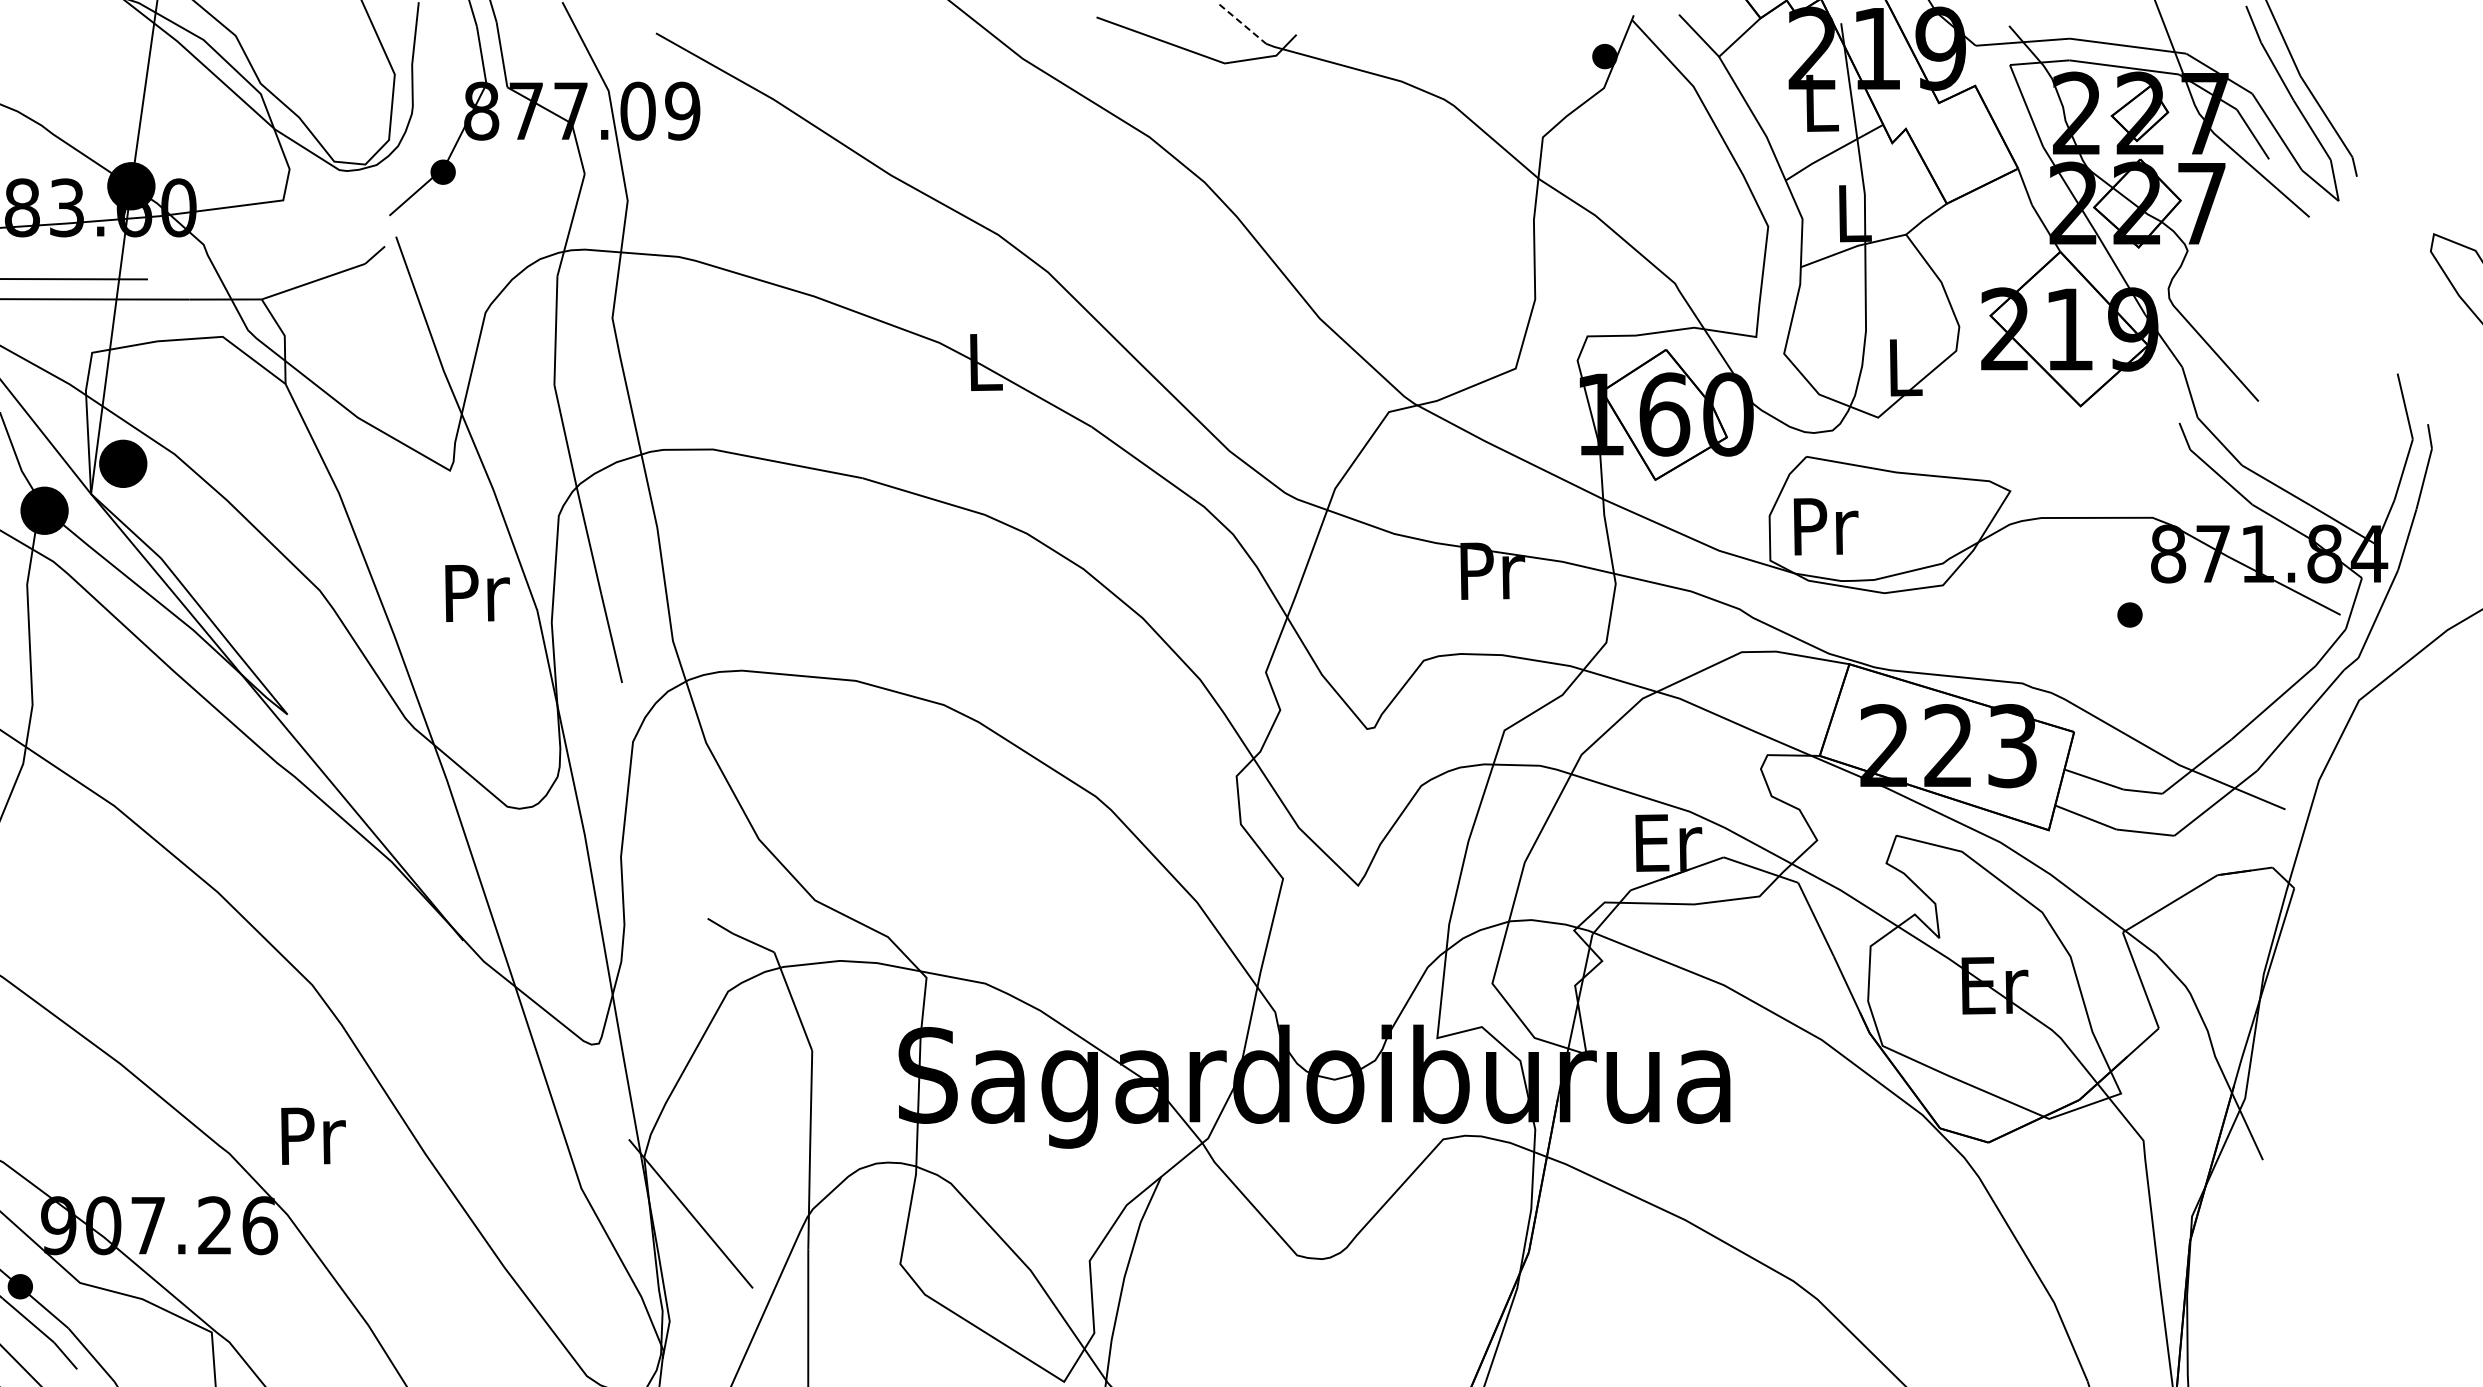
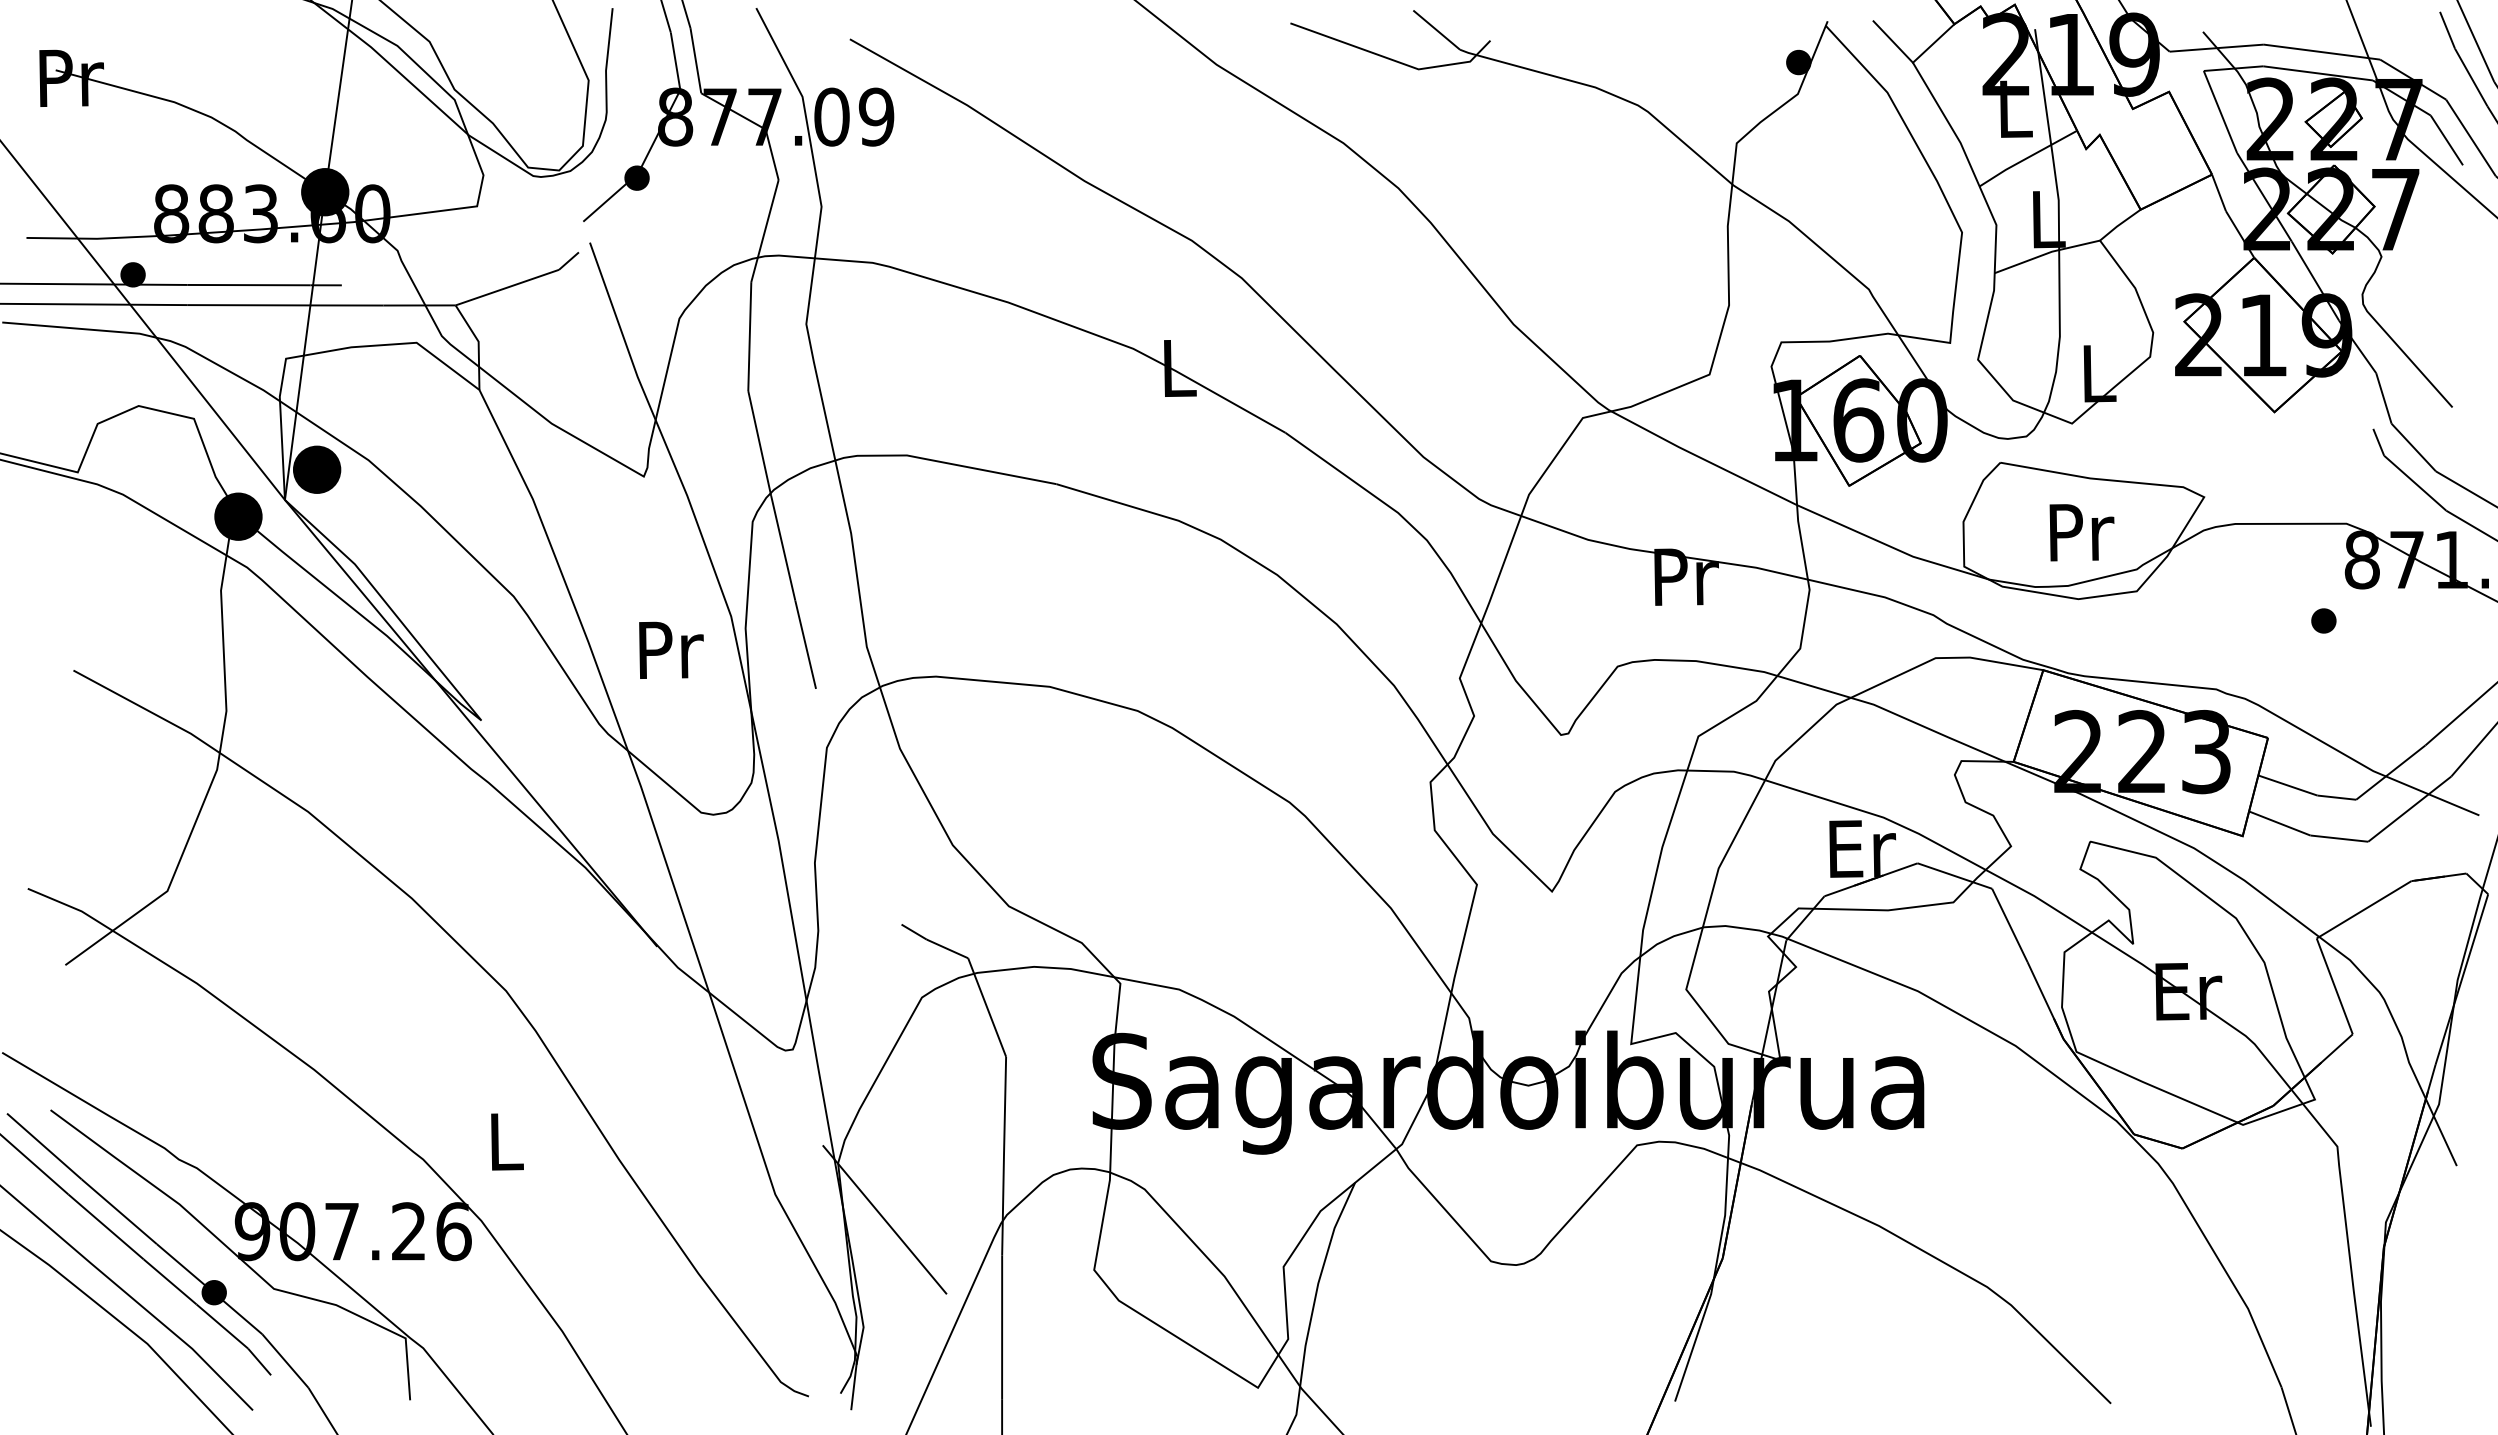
line: (1243, 24) -> (1437, 30), dashed -> solid
text: (1825, 526) -> (2081, 532), moved
text: (477, 592) -> (671, 649), moved
text: (313, 1135) -> (507, 1141), Pr -> L

